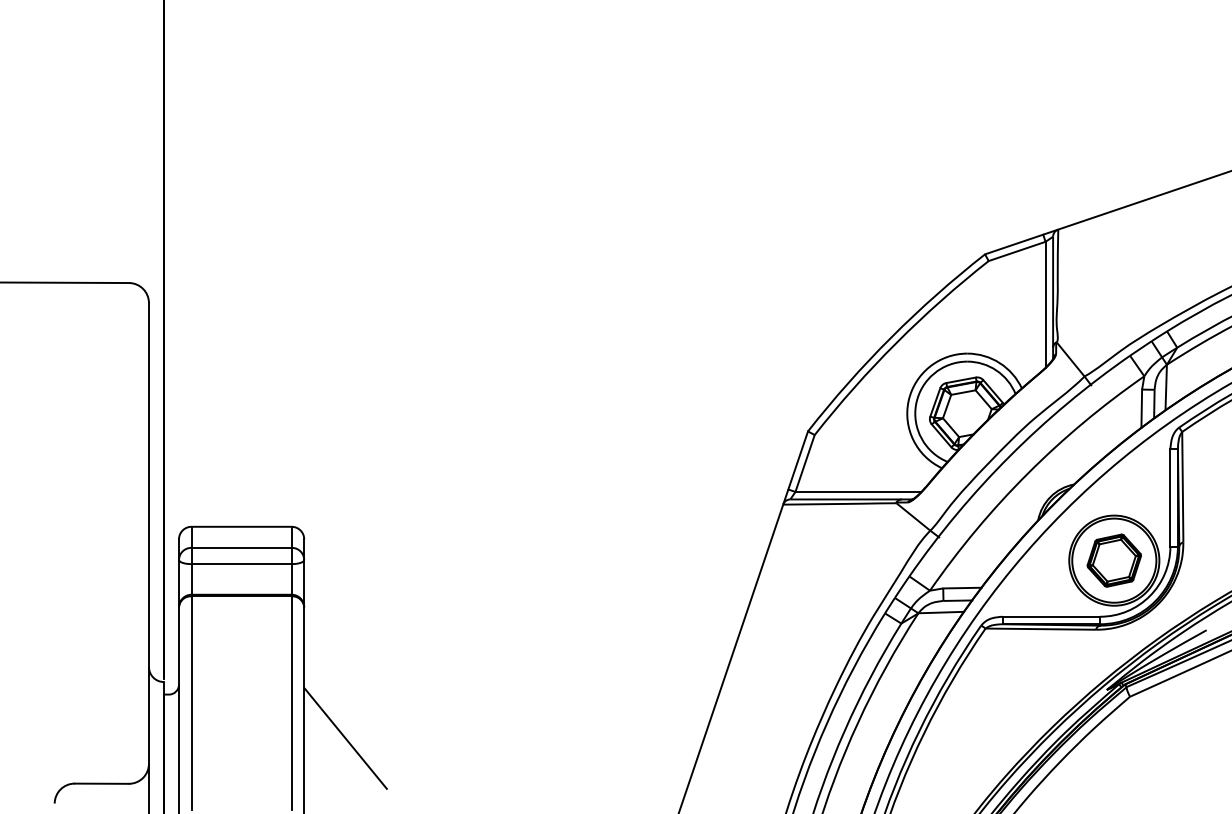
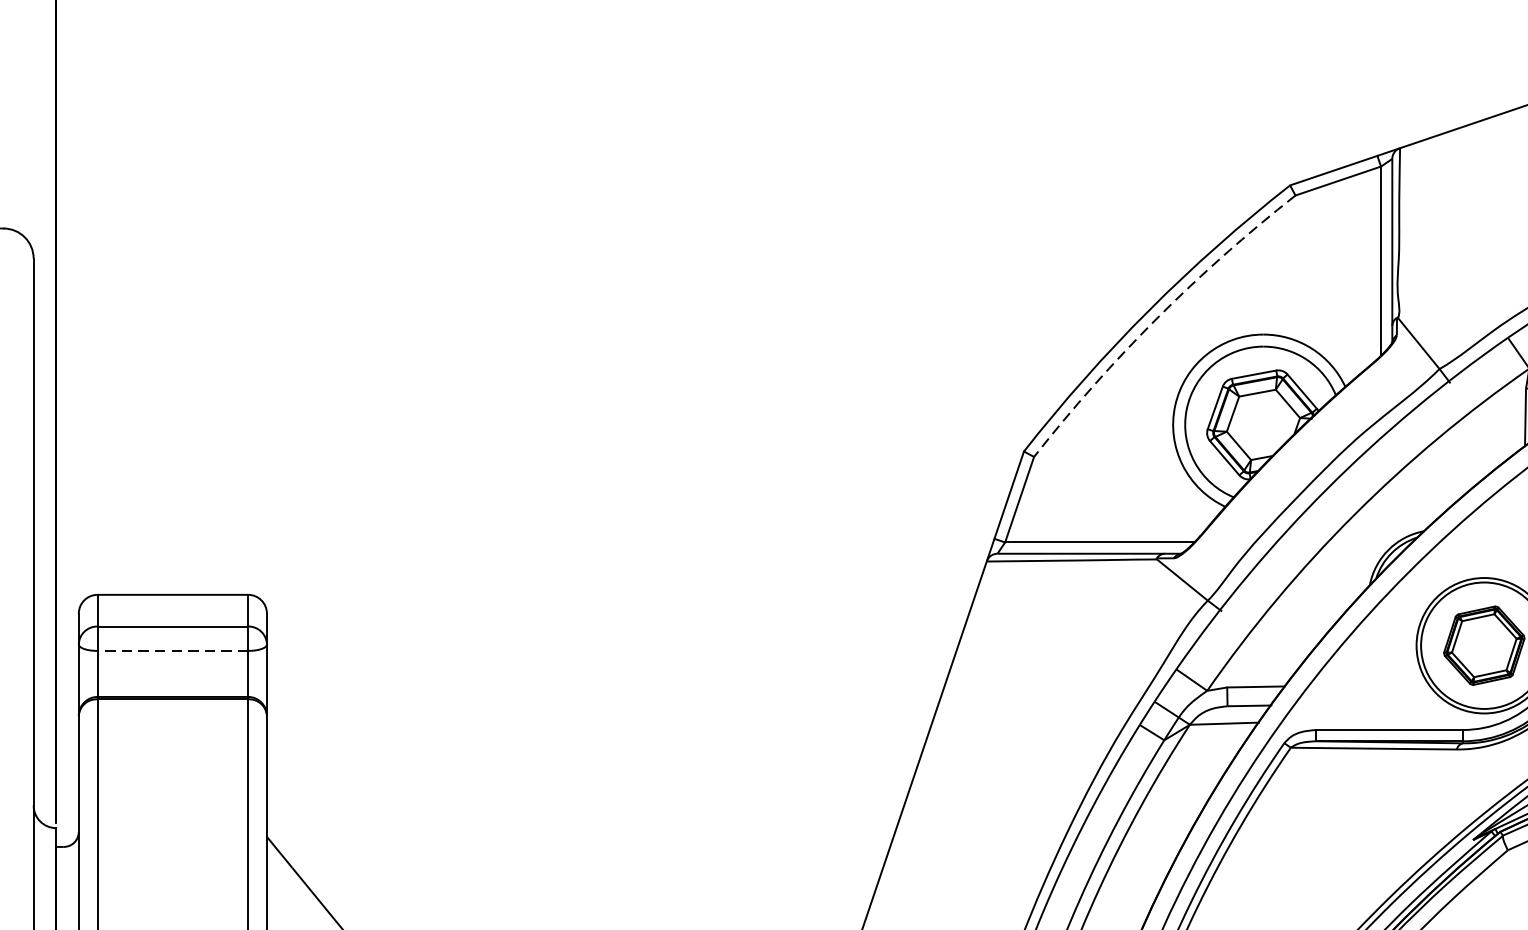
arc: (896, 342) -> (1156, 317), solid -> dashed
line: (241, 564) -> (172, 651), solid -> dashed

